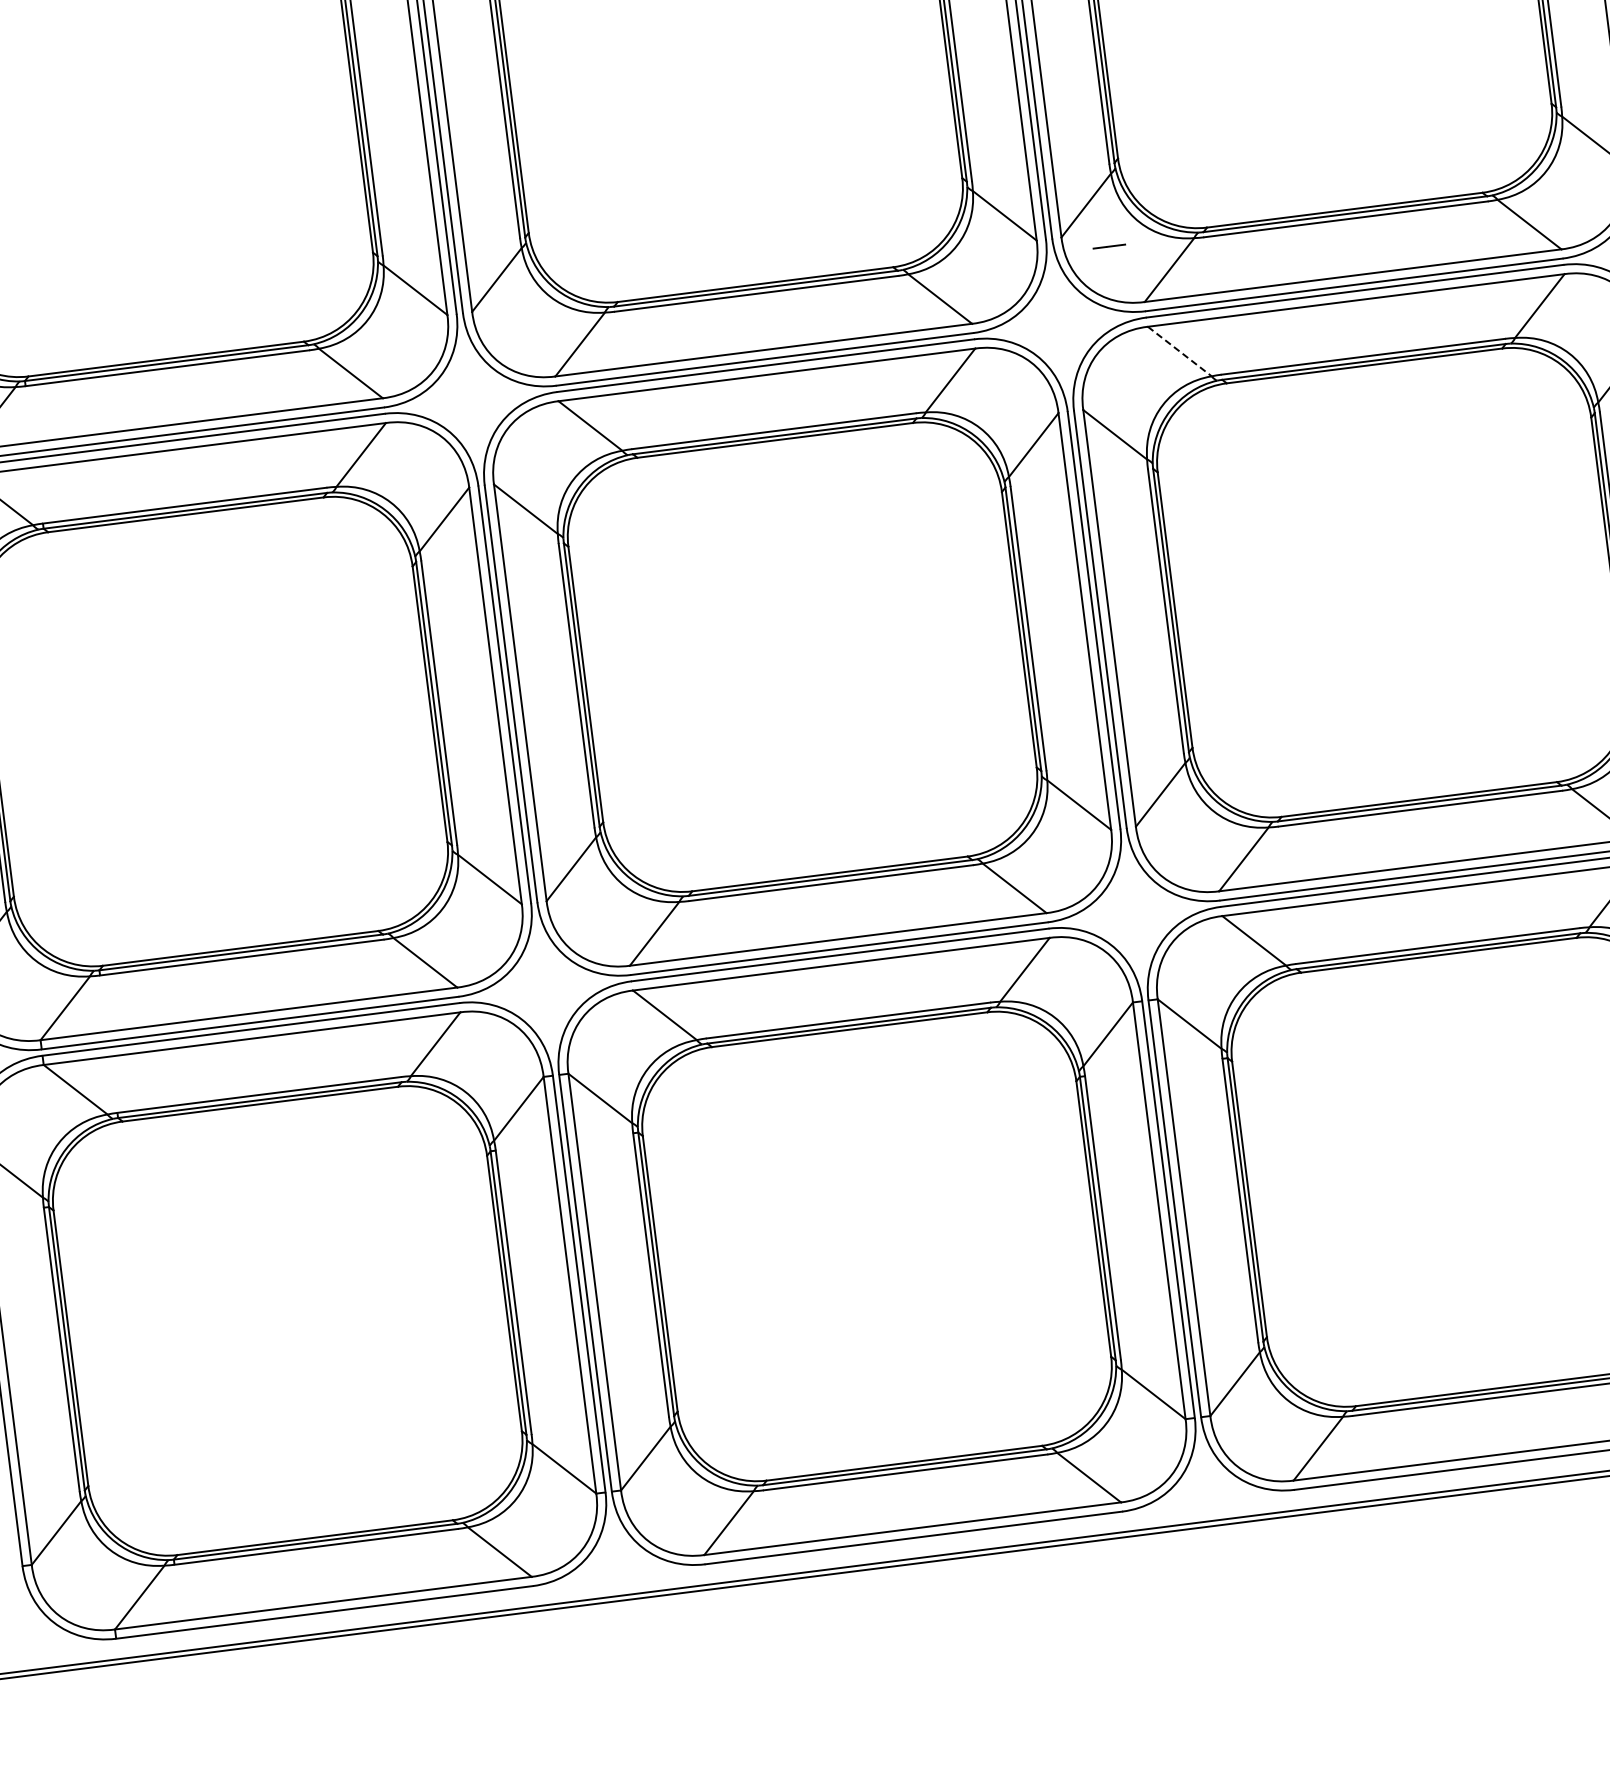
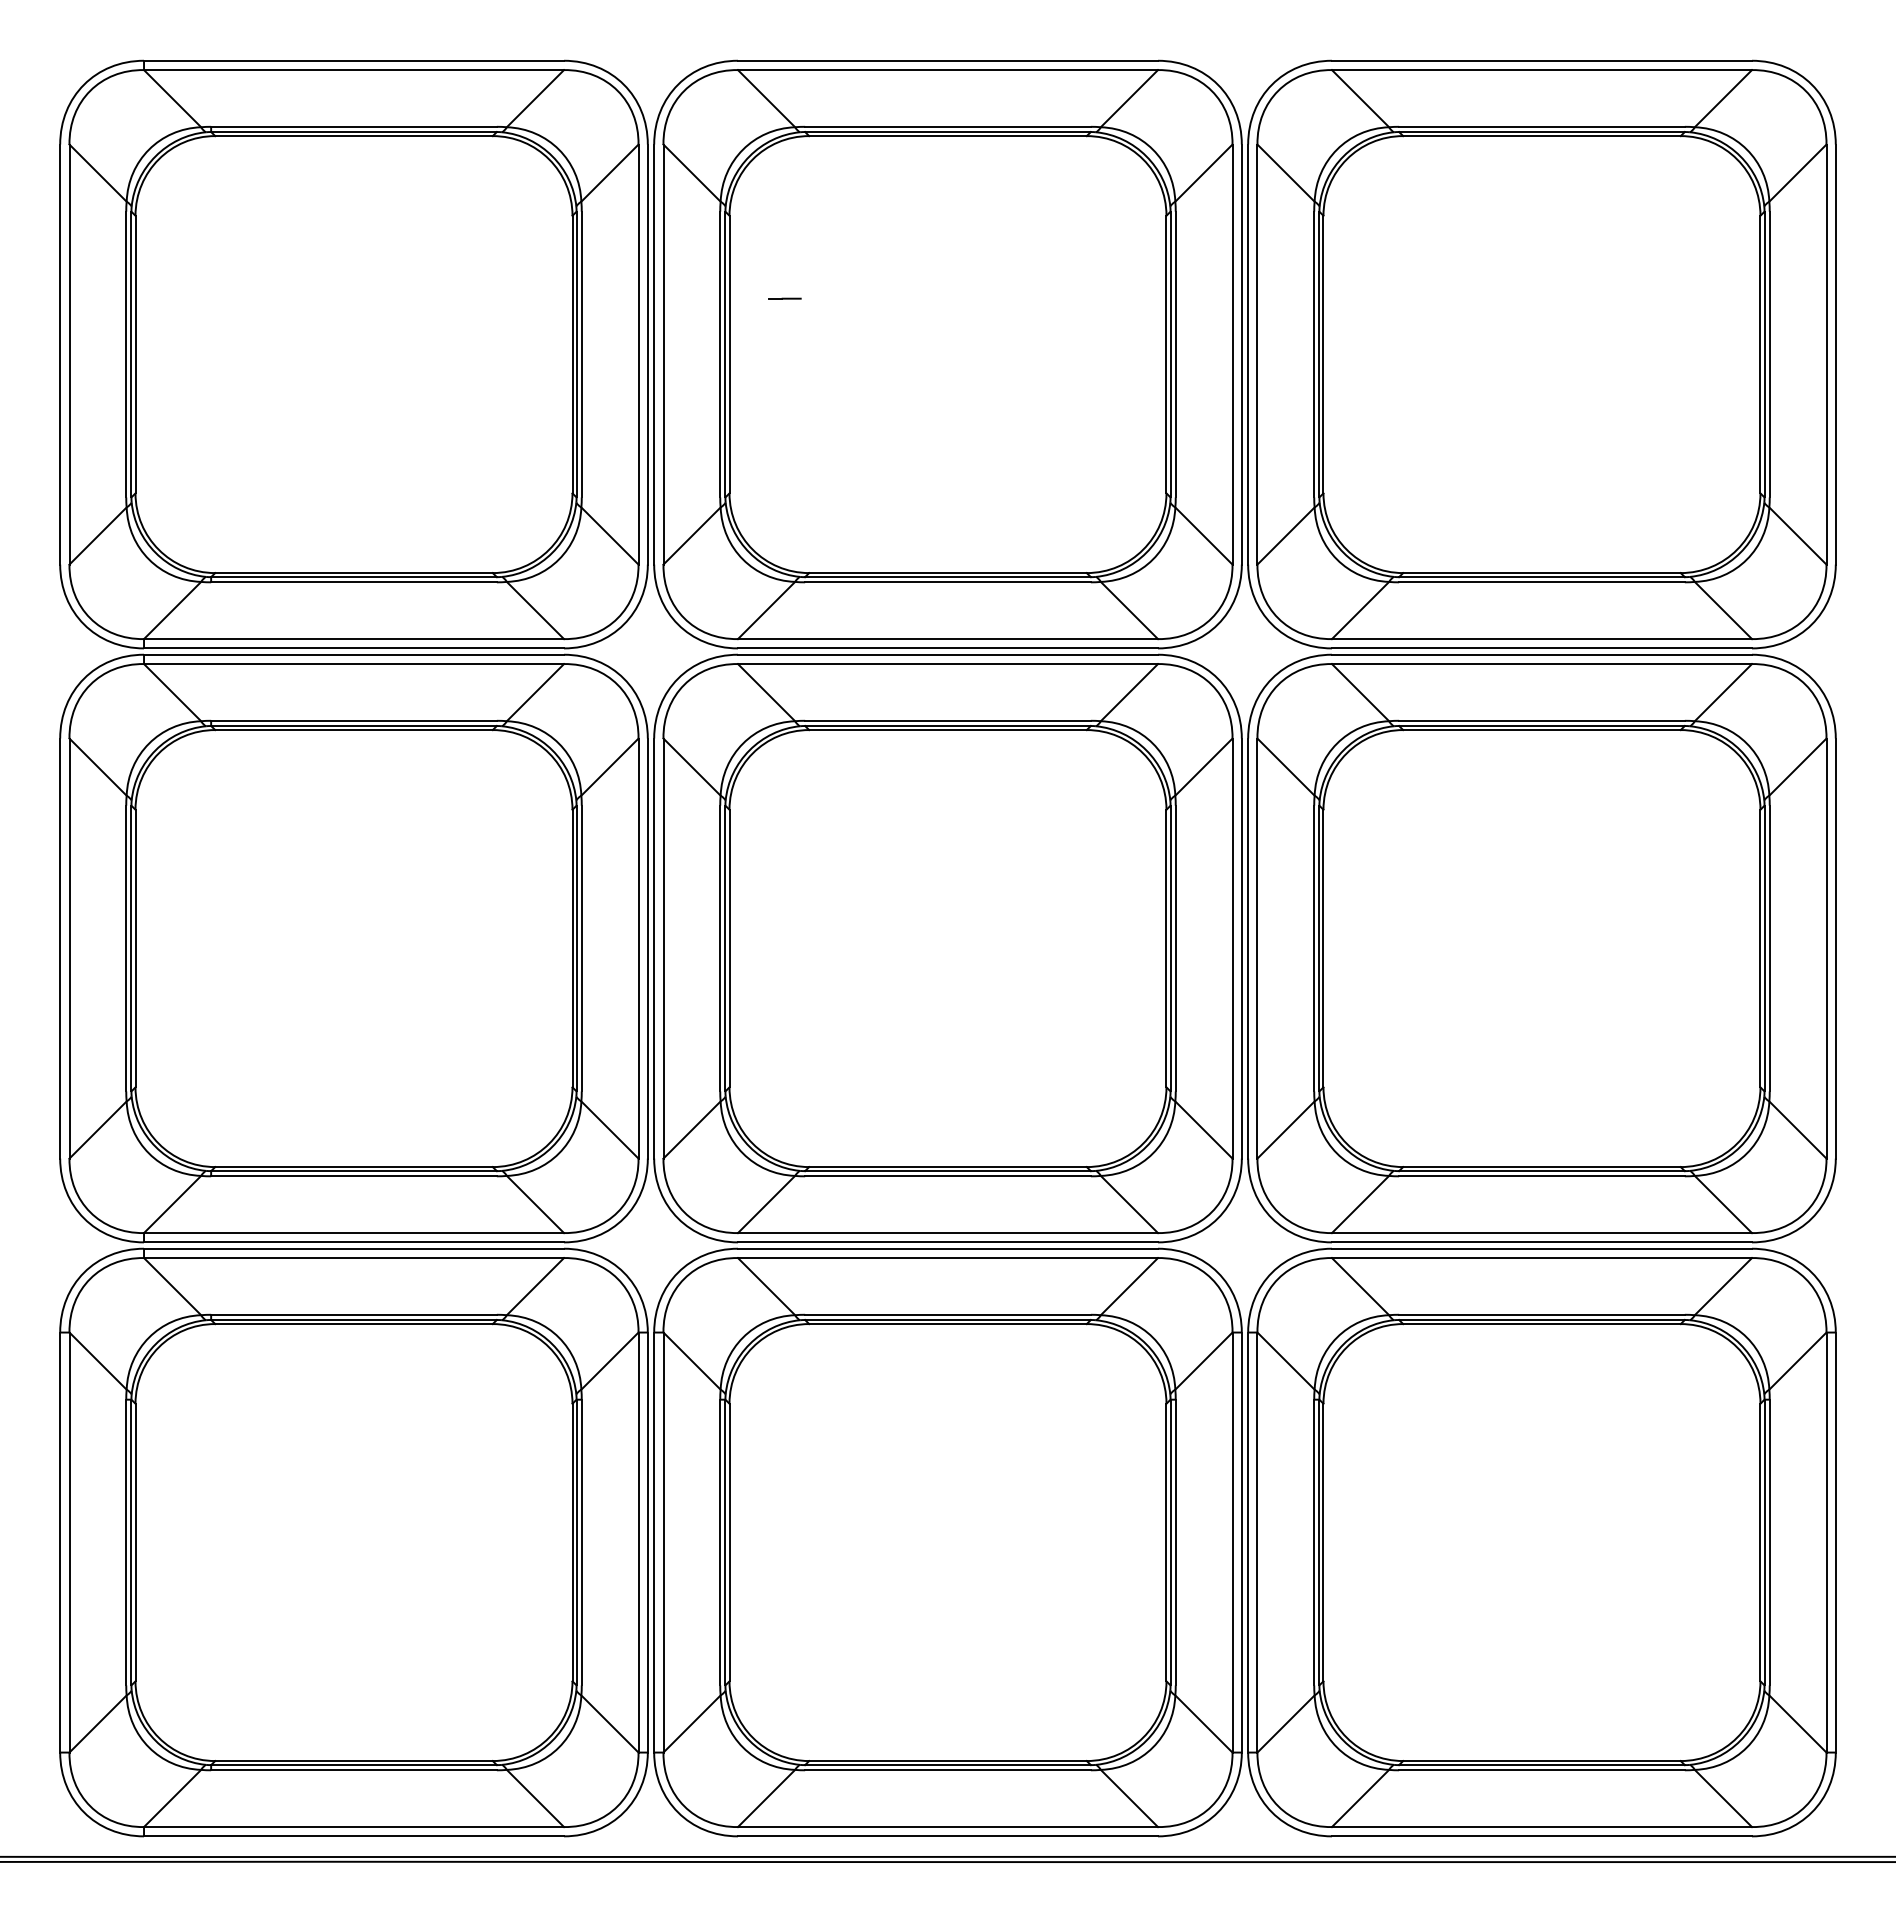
line: (1109, 246) -> (784, 298), moved
line: (1179, 352) -> (1360, 693), dashed -> solid

